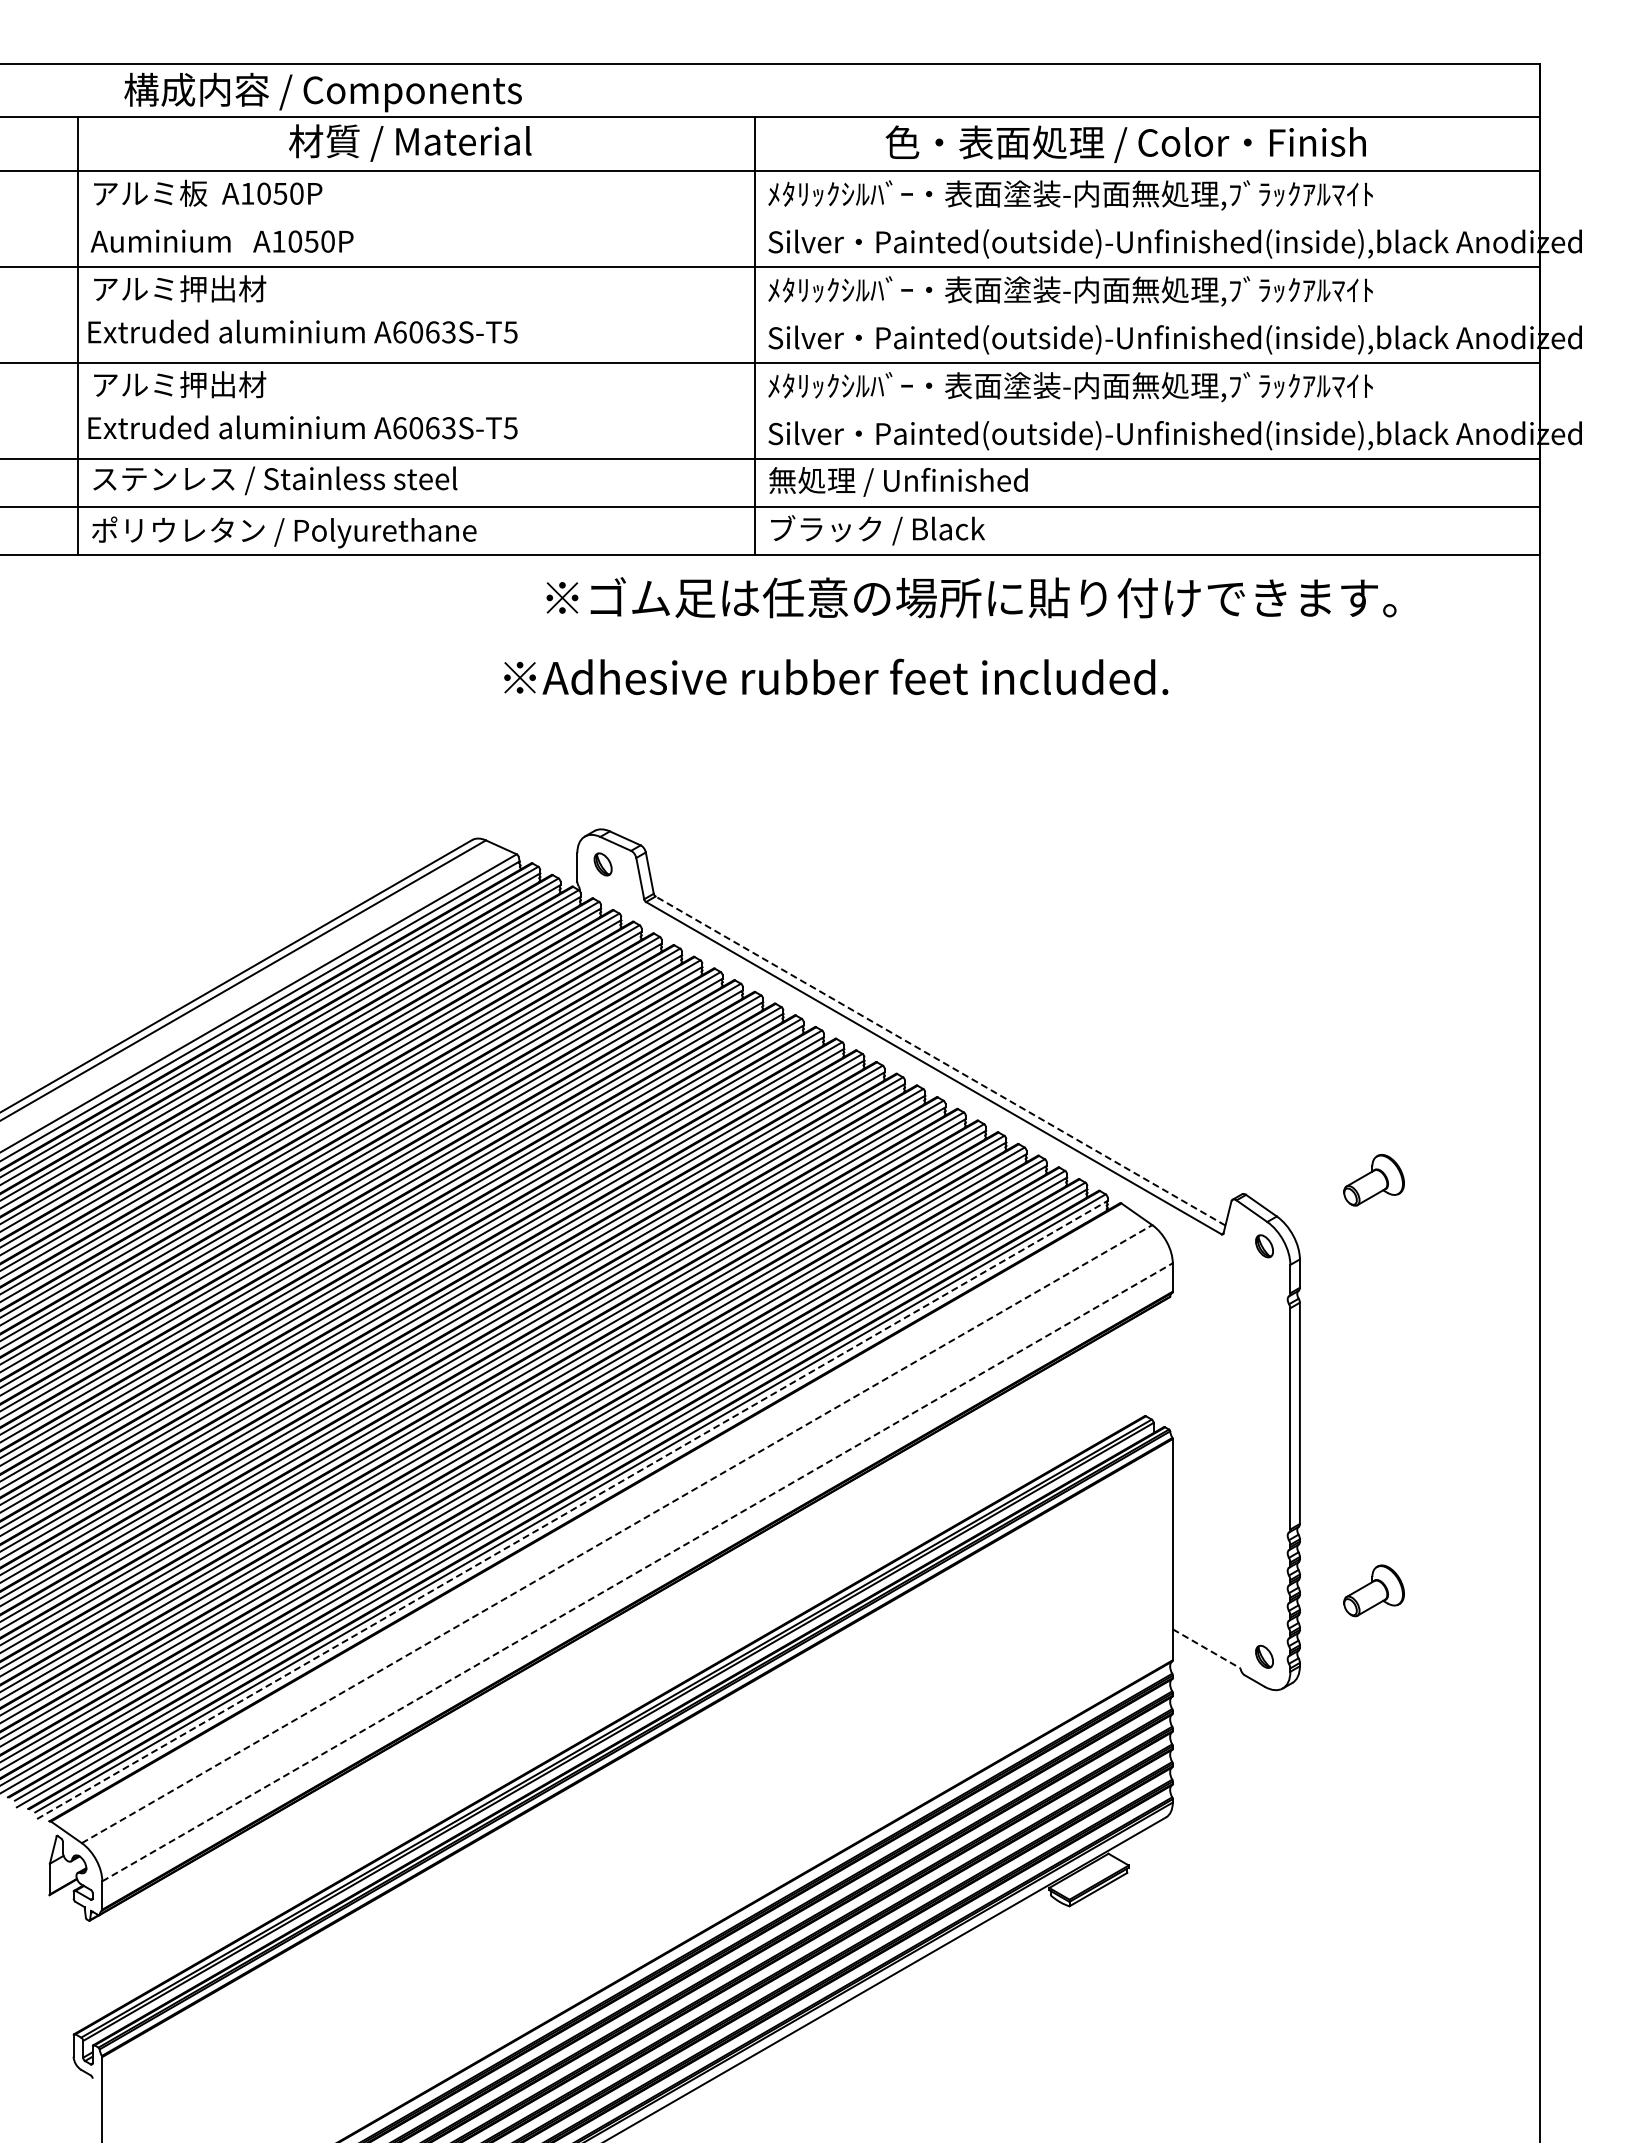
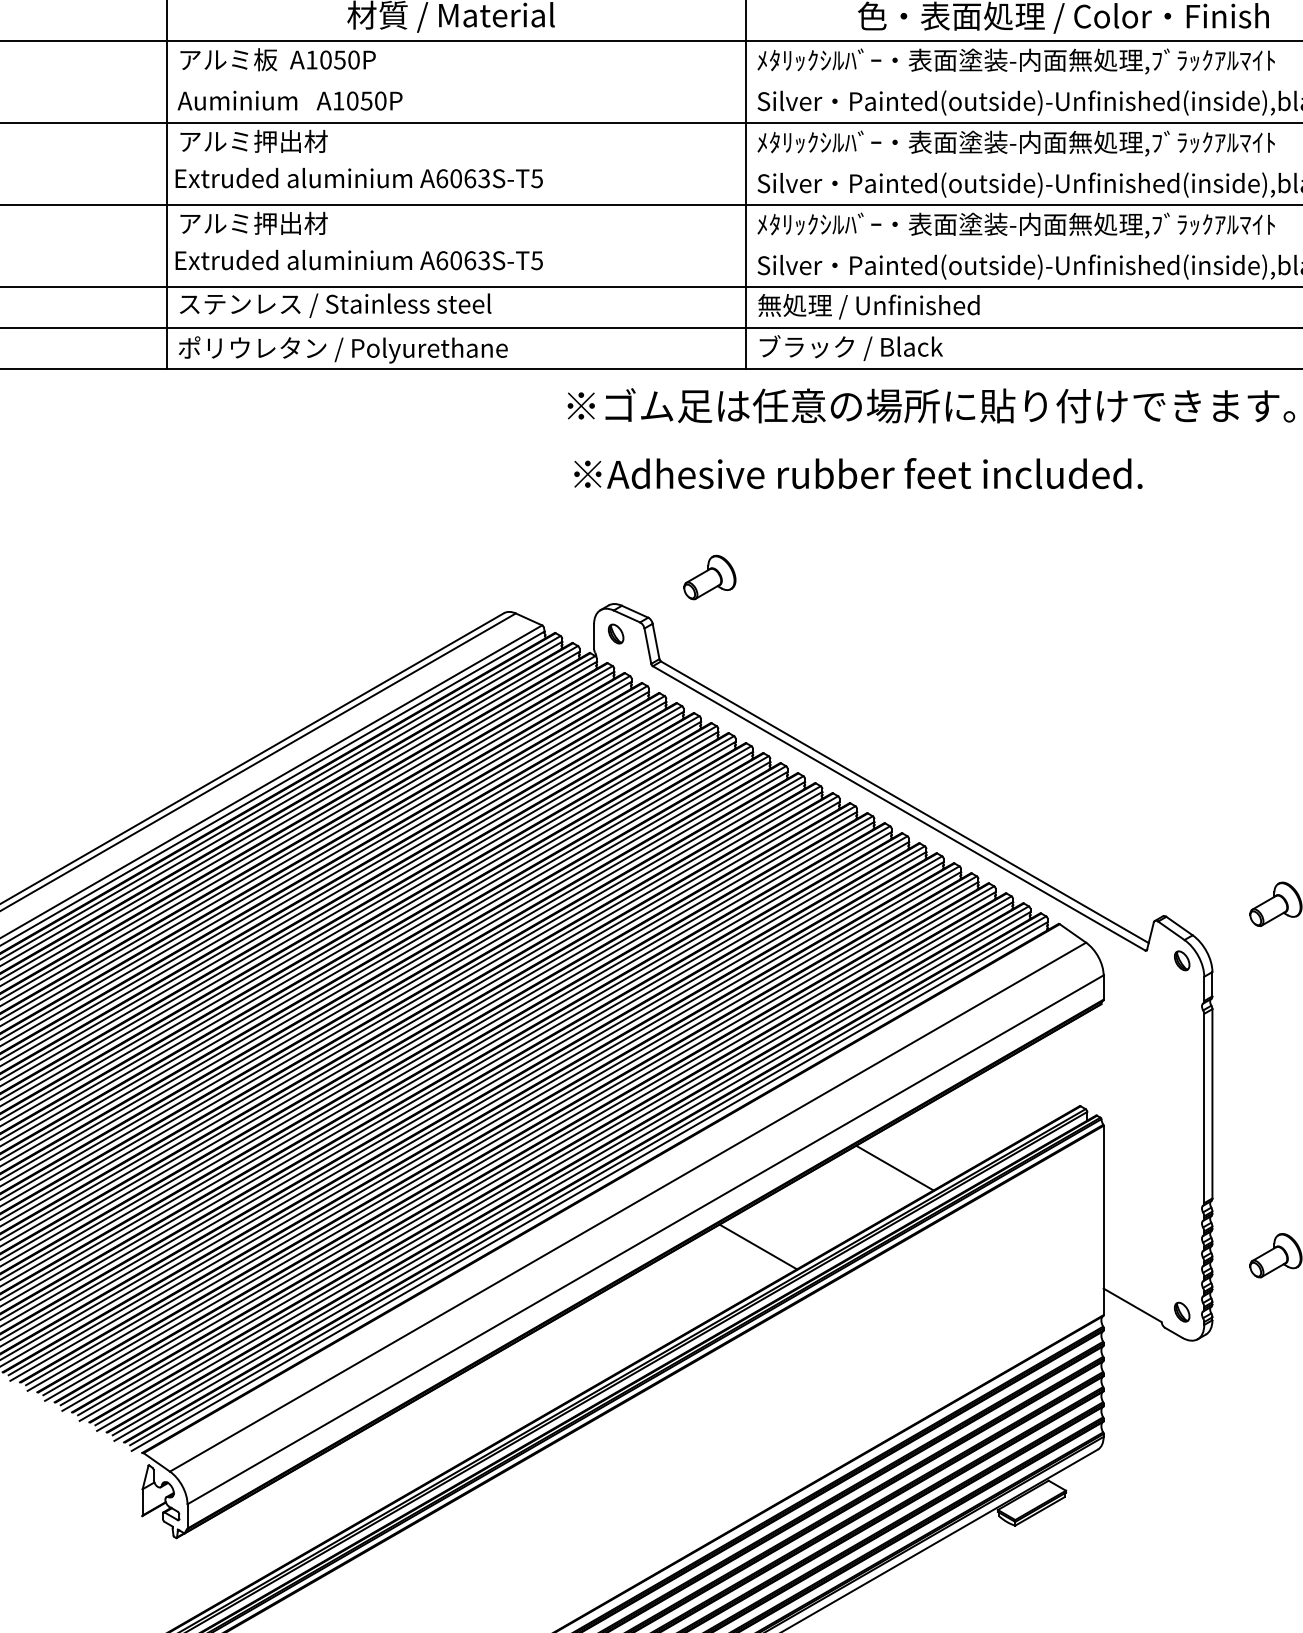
text: (836, 676) -> (858, 473), moved
part: (712, 798) -> (709, 577), added
line: (940, 1061) -> (904, 802), dashed -> solid
line: (928, 1488) -> (894, 1168), added
line: (572, 1509) -> (589, 1186), dashed -> solid
line: (617, 1533) -> (628, 1206), dashed -> solid
line: (637, 1572) -> (645, 1240), dashed -> solid
line: (769, 1580) -> (758, 1246), added
line: (1207, 1649) -> (1133, 1305), dashed -> solid

